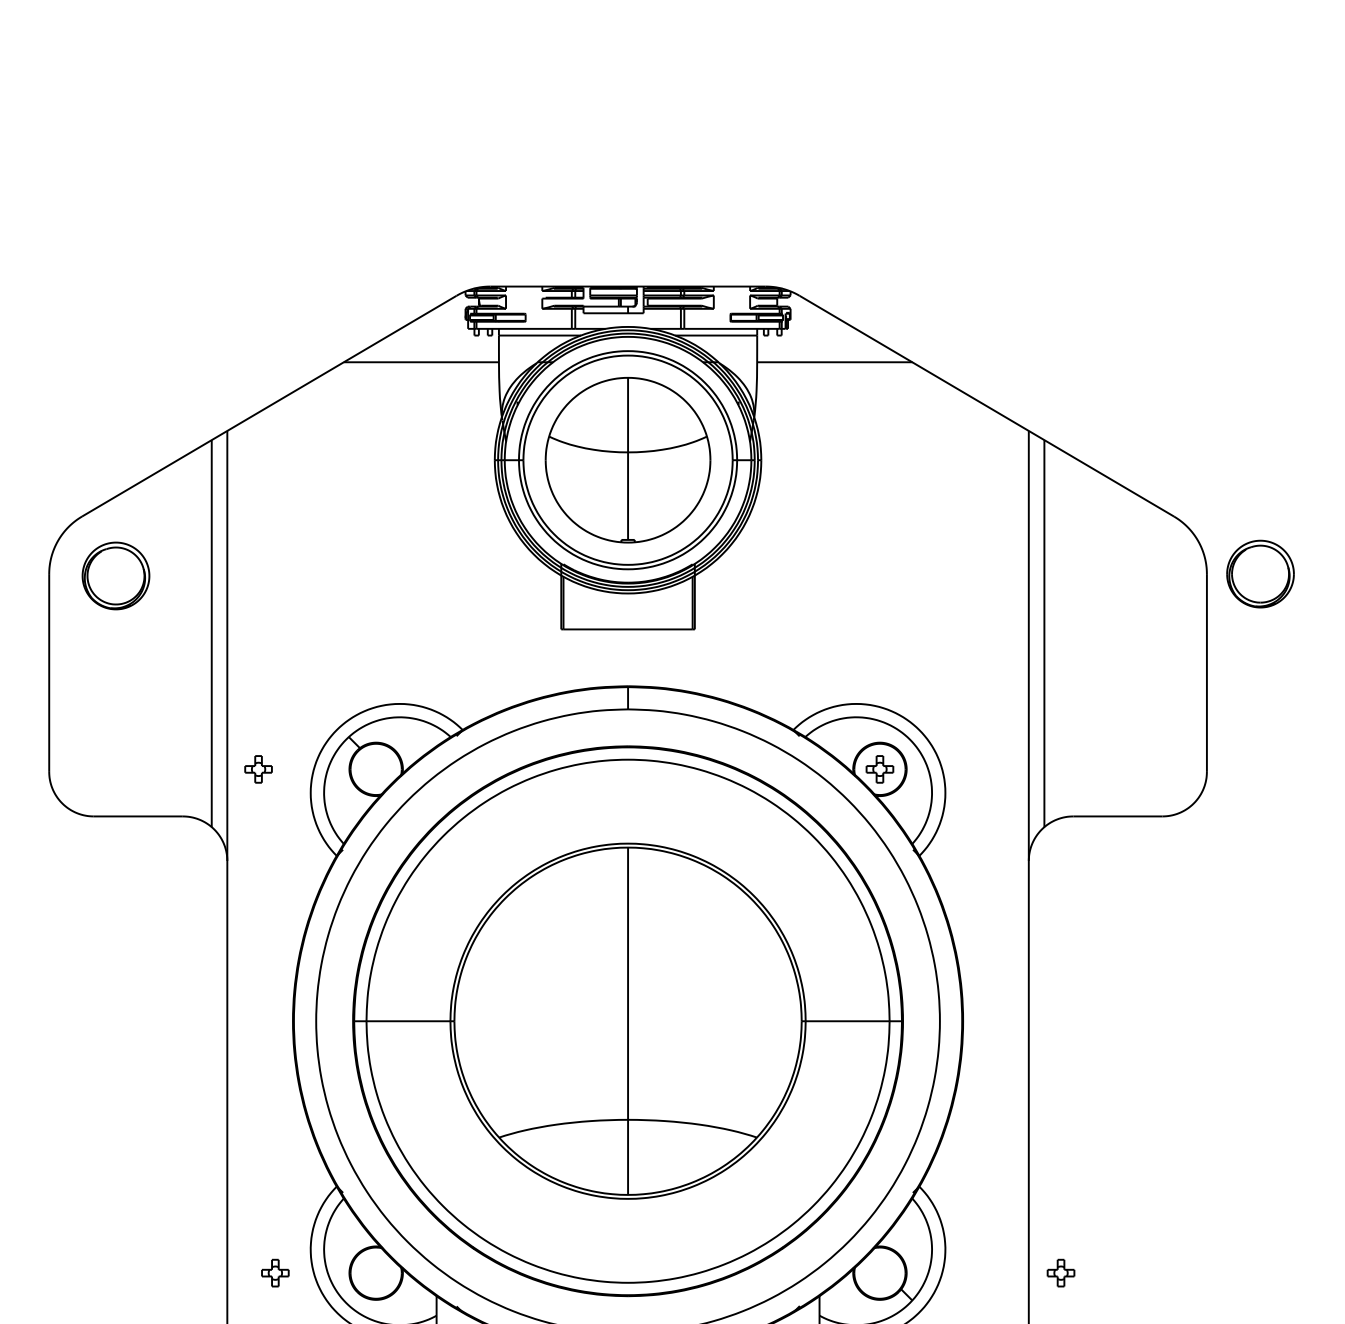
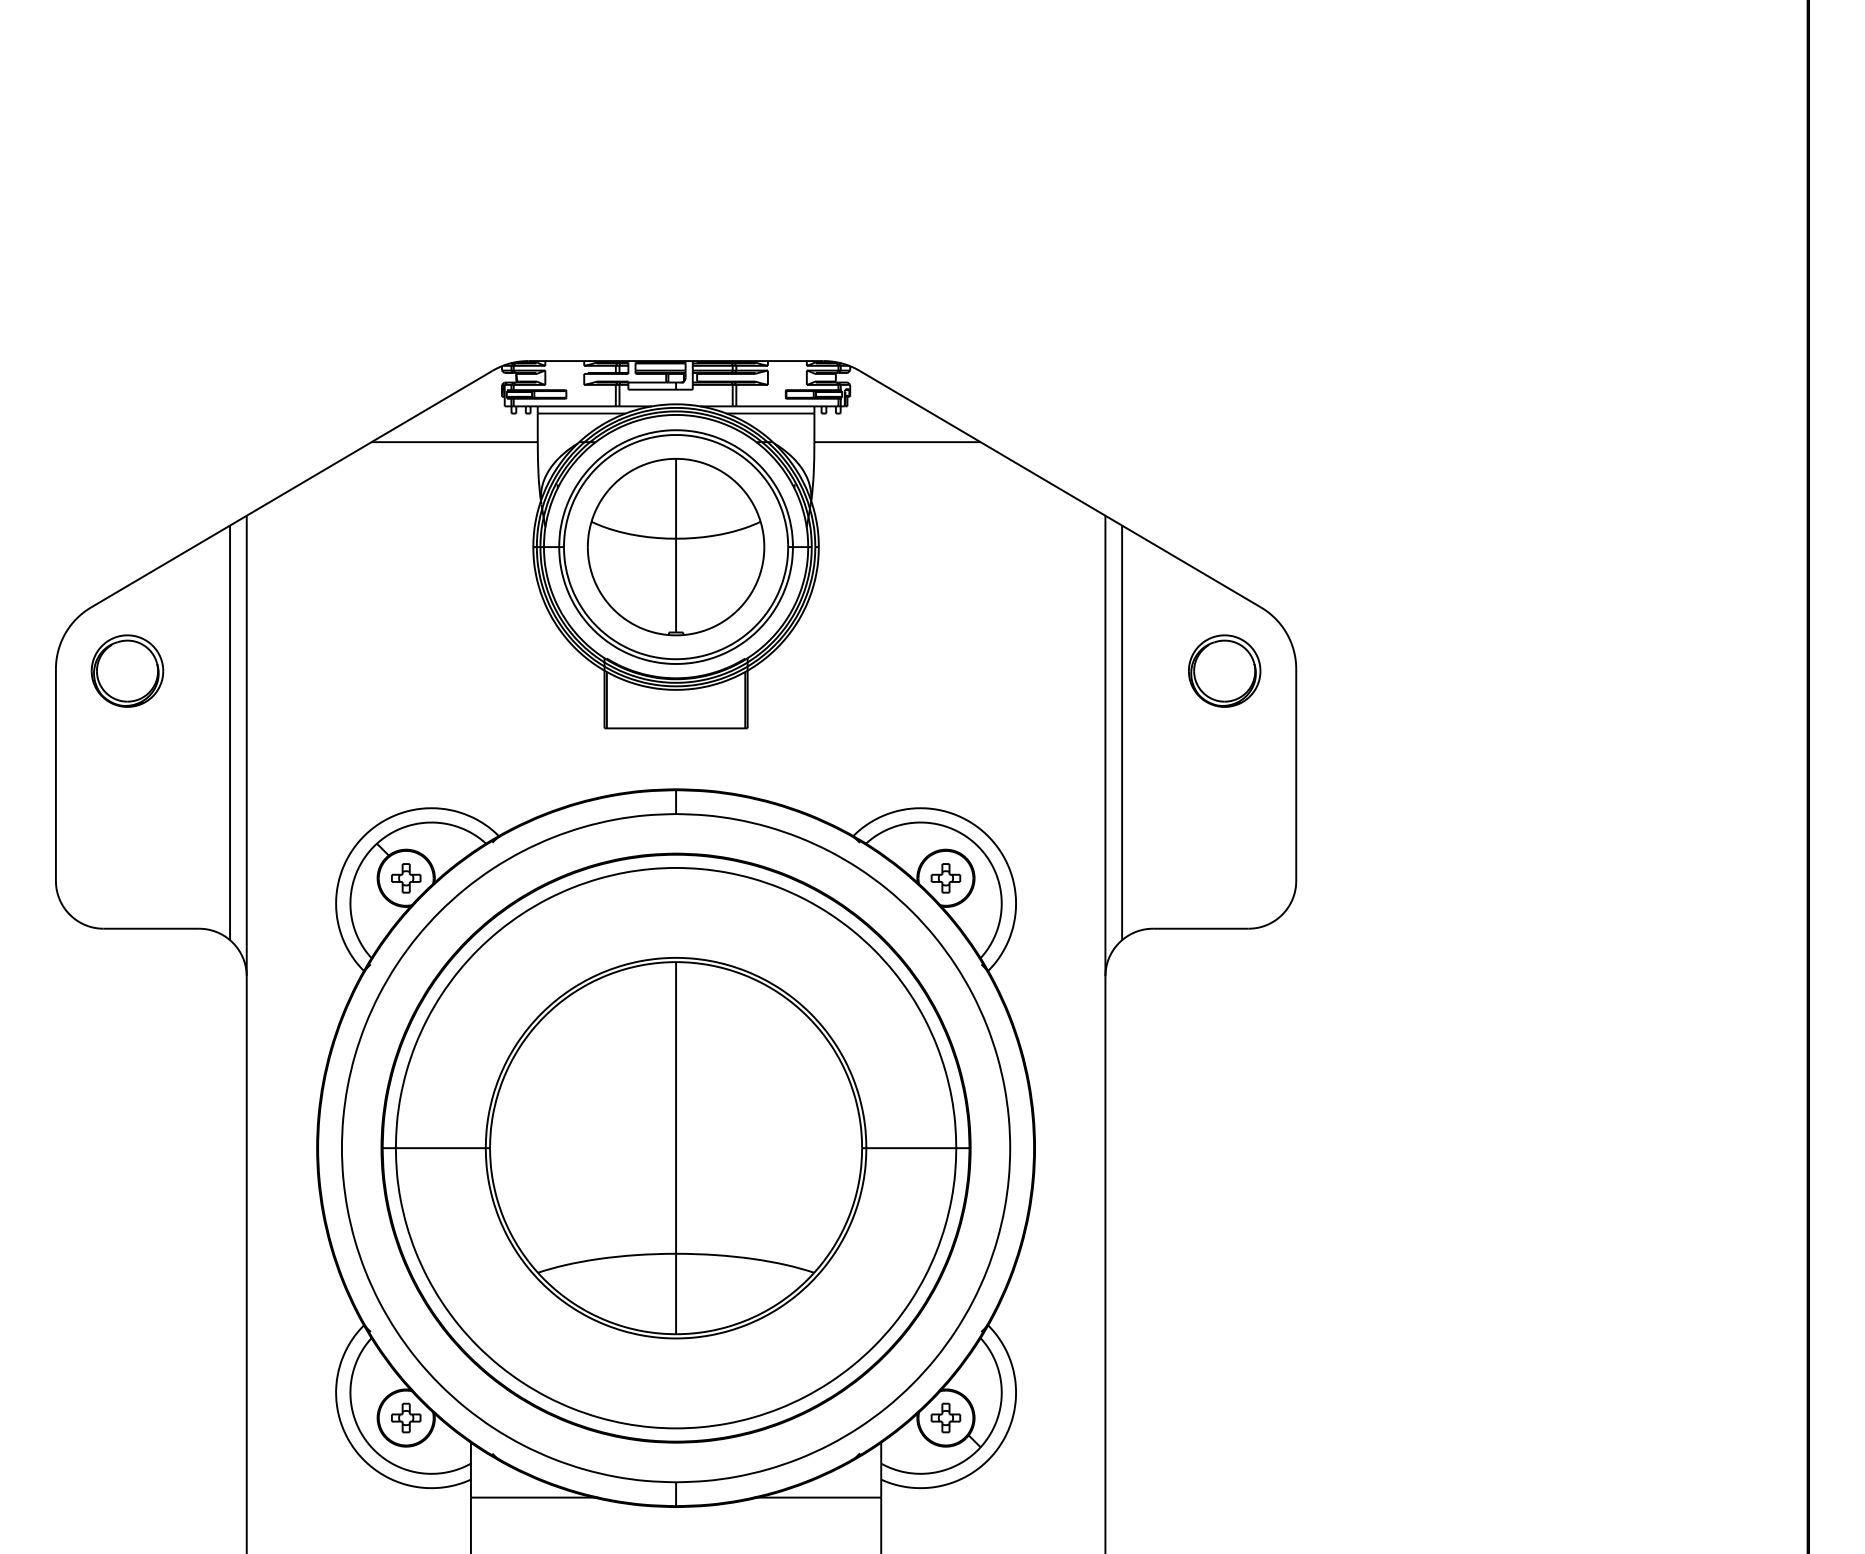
part: (1260, 573) -> (1224, 670), moved
part: (258, 769) -> (406, 878), moved
part: (275, 1272) -> (406, 1417), moved
part: (1060, 1272) -> (945, 1417), moved

